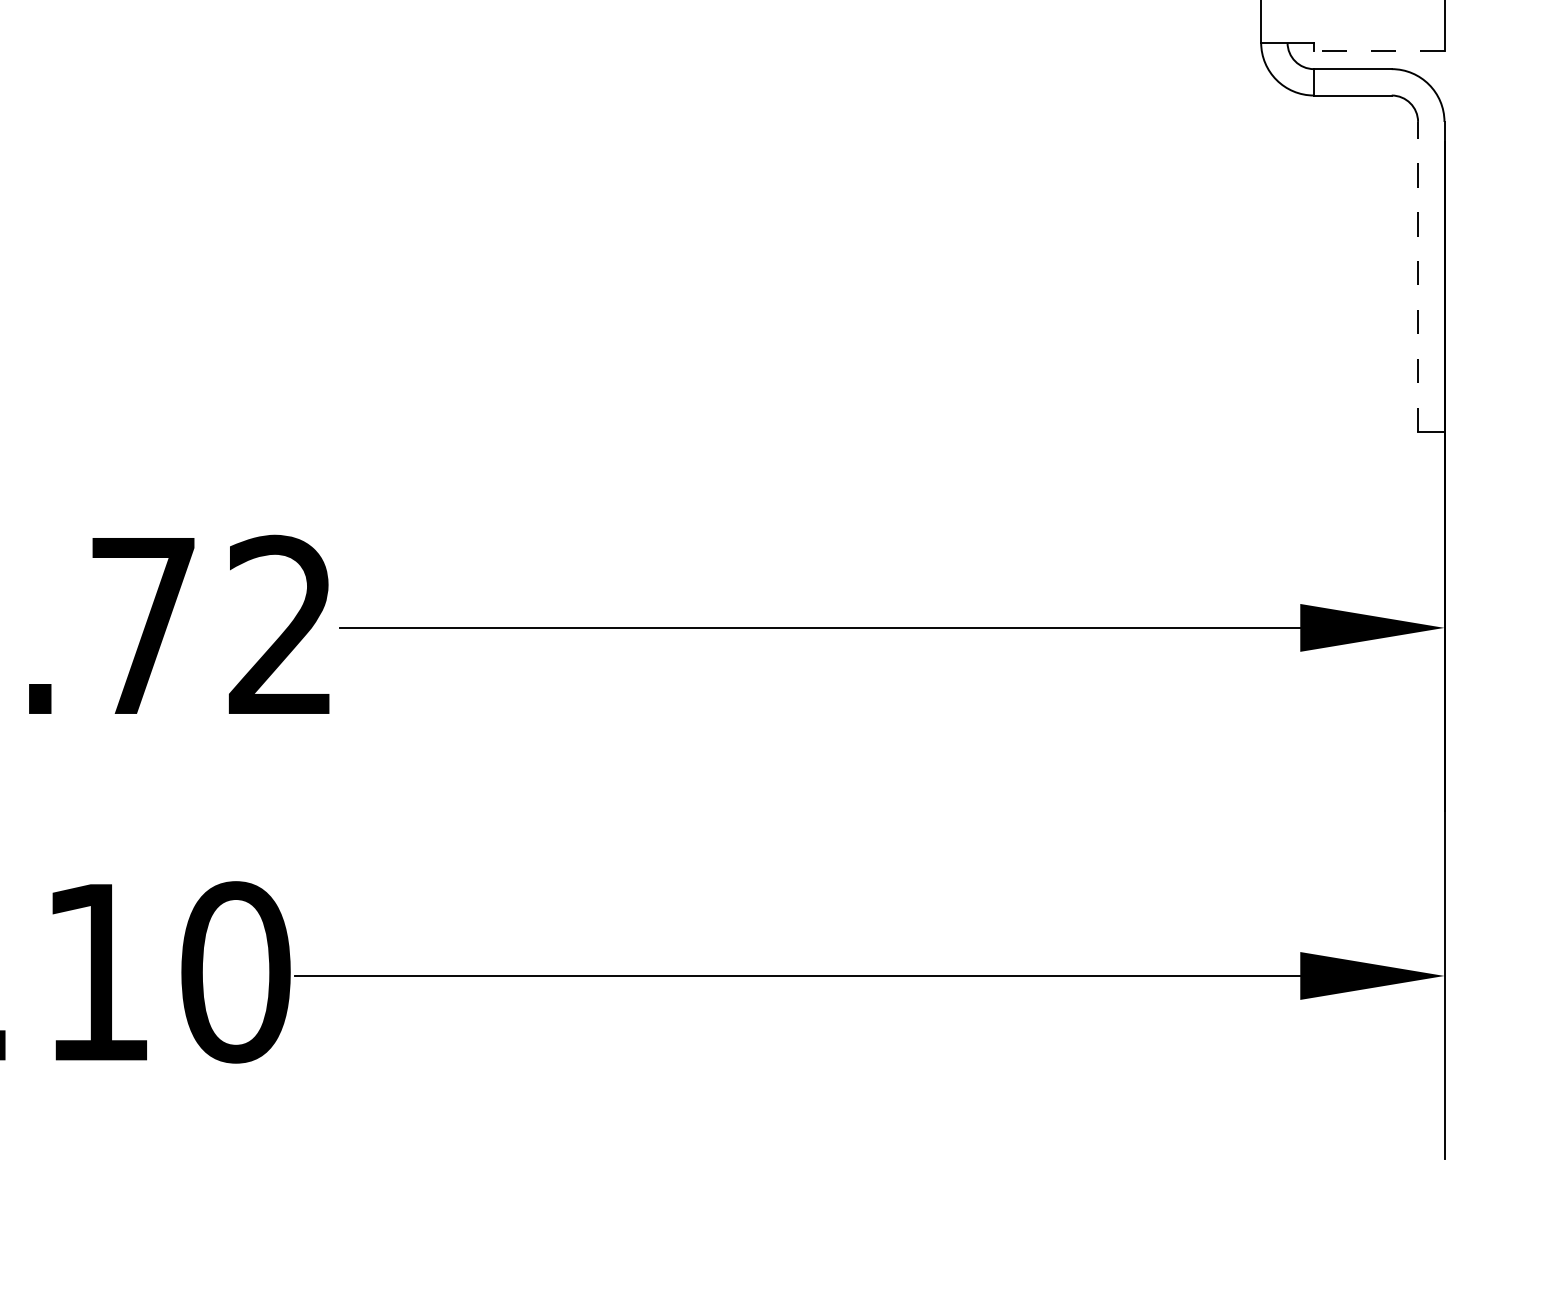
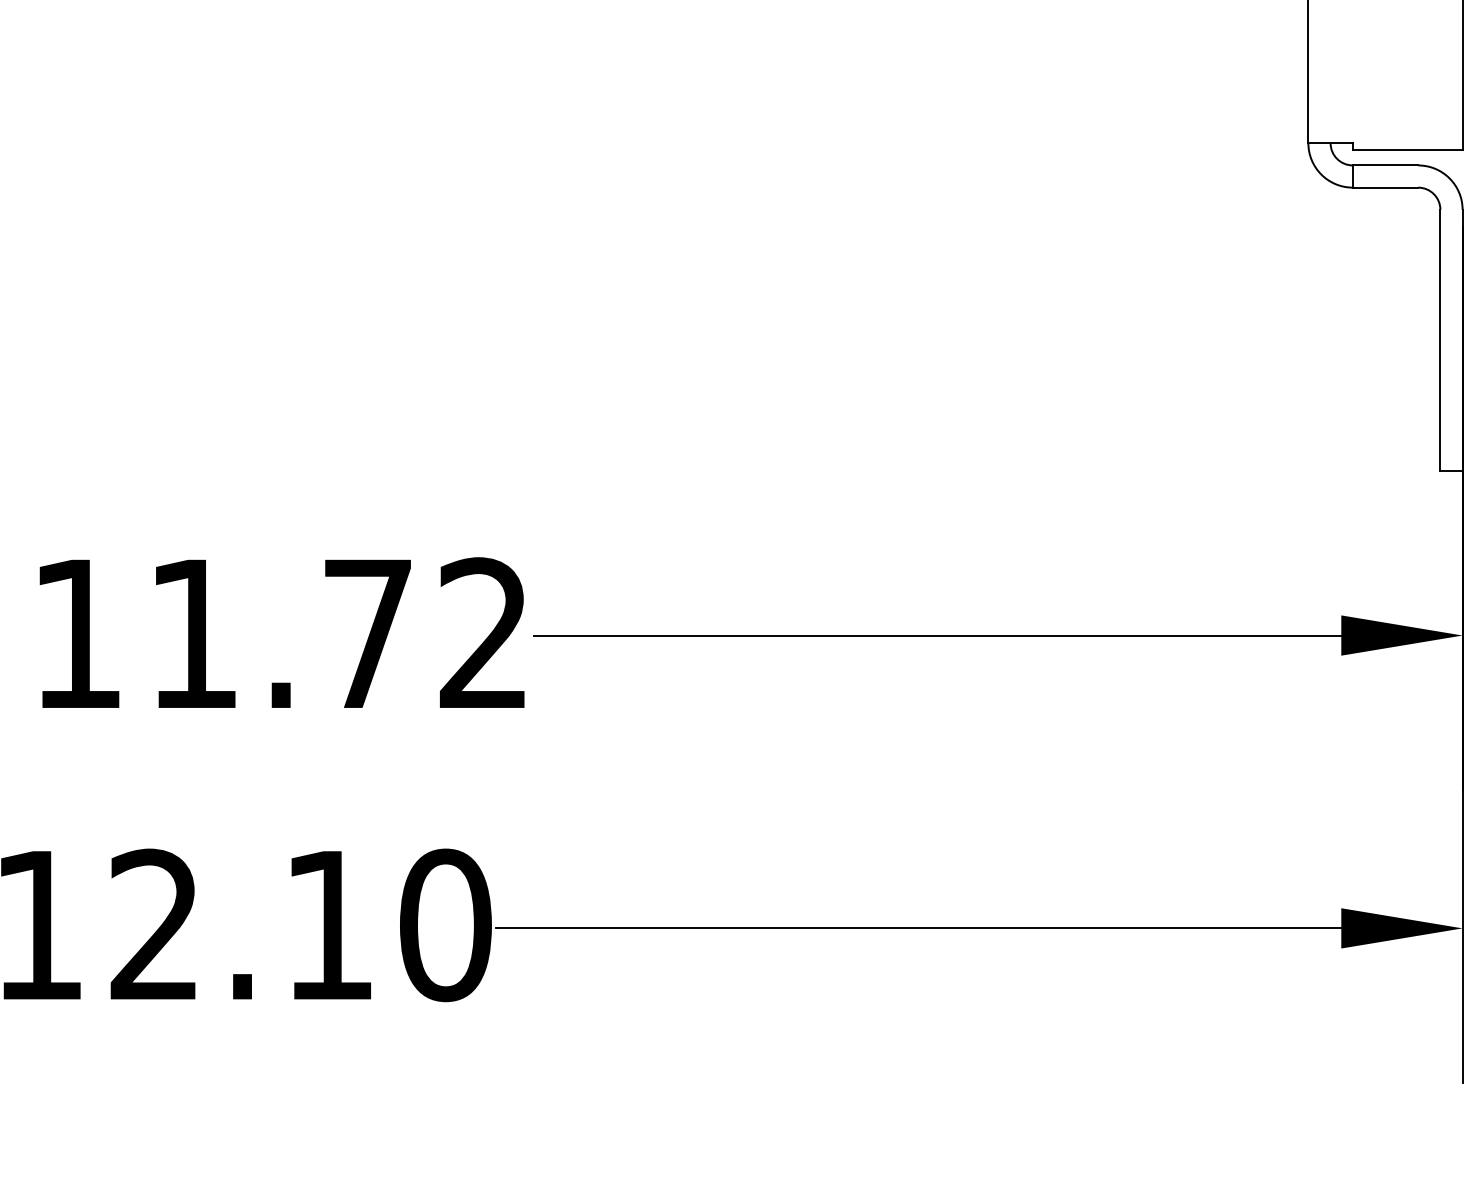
line: (1378, 50) -> (1407, 149), dashed -> solid
line: (1418, 276) -> (1440, 339), dashed -> solid

